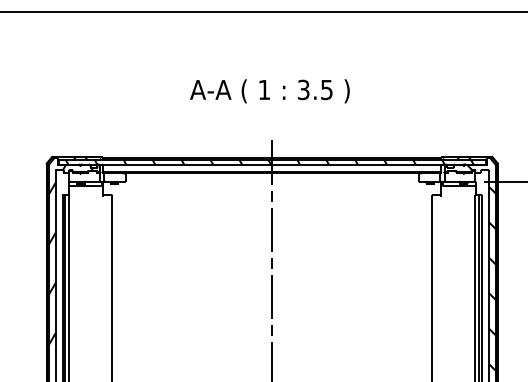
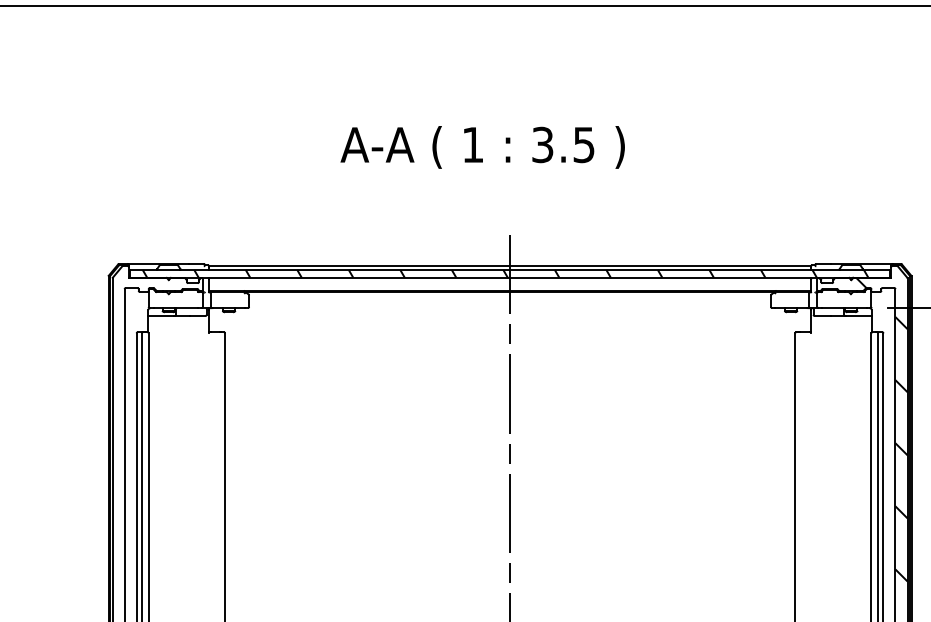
text: (269, 91) -> (481, 147), moved
hatch: (70, 254) -> (150, 437), removed

